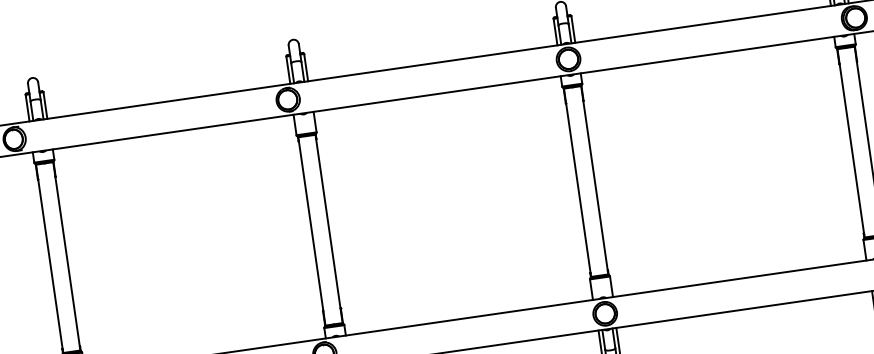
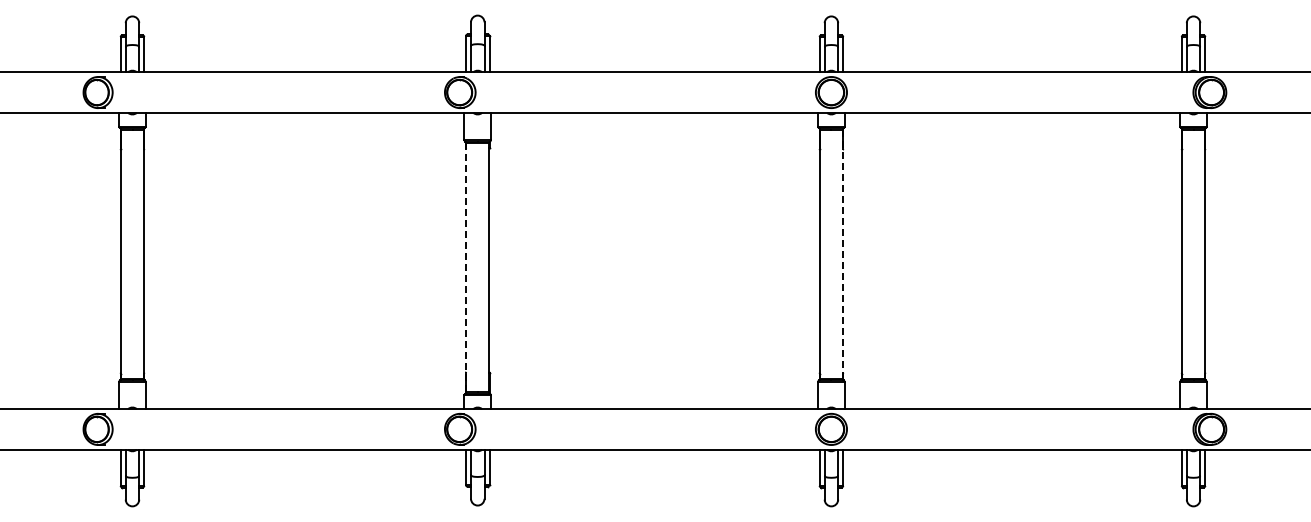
line: (594, 180) -> (842, 254), solid -> dashed
line: (311, 231) -> (466, 267), solid -> dashed

